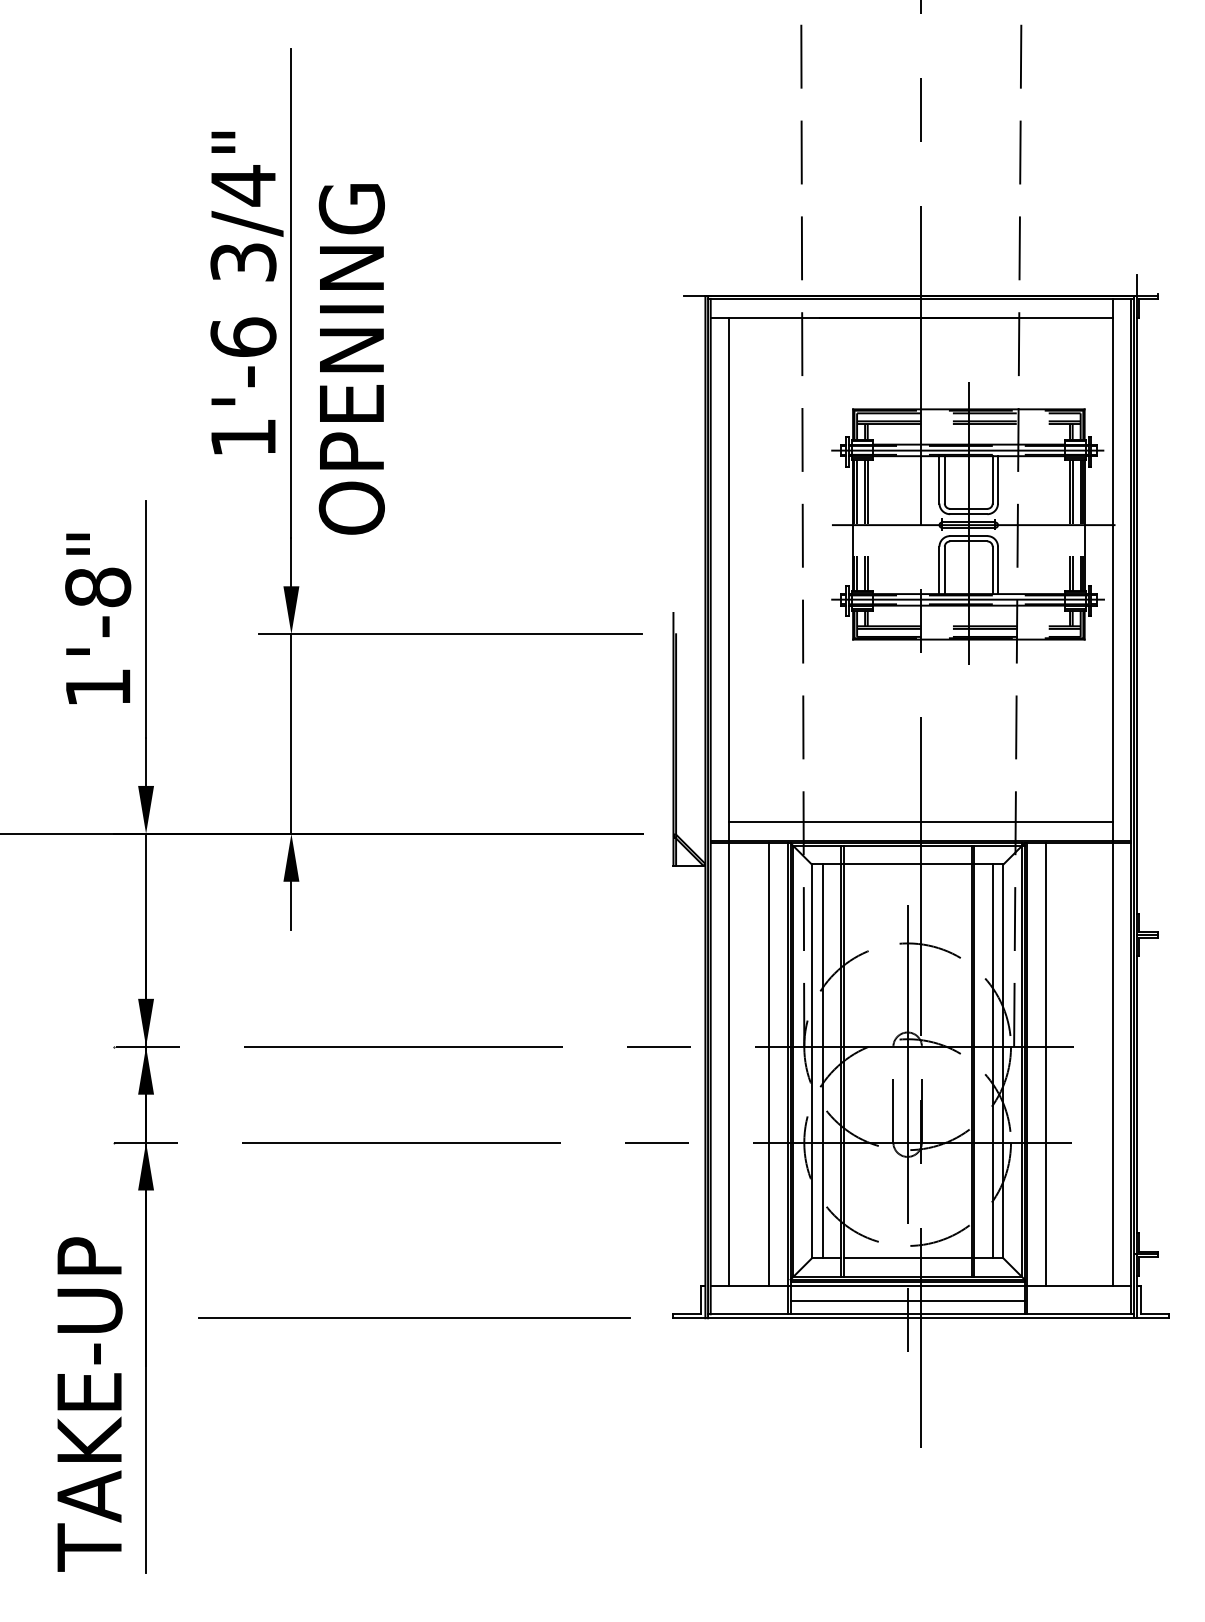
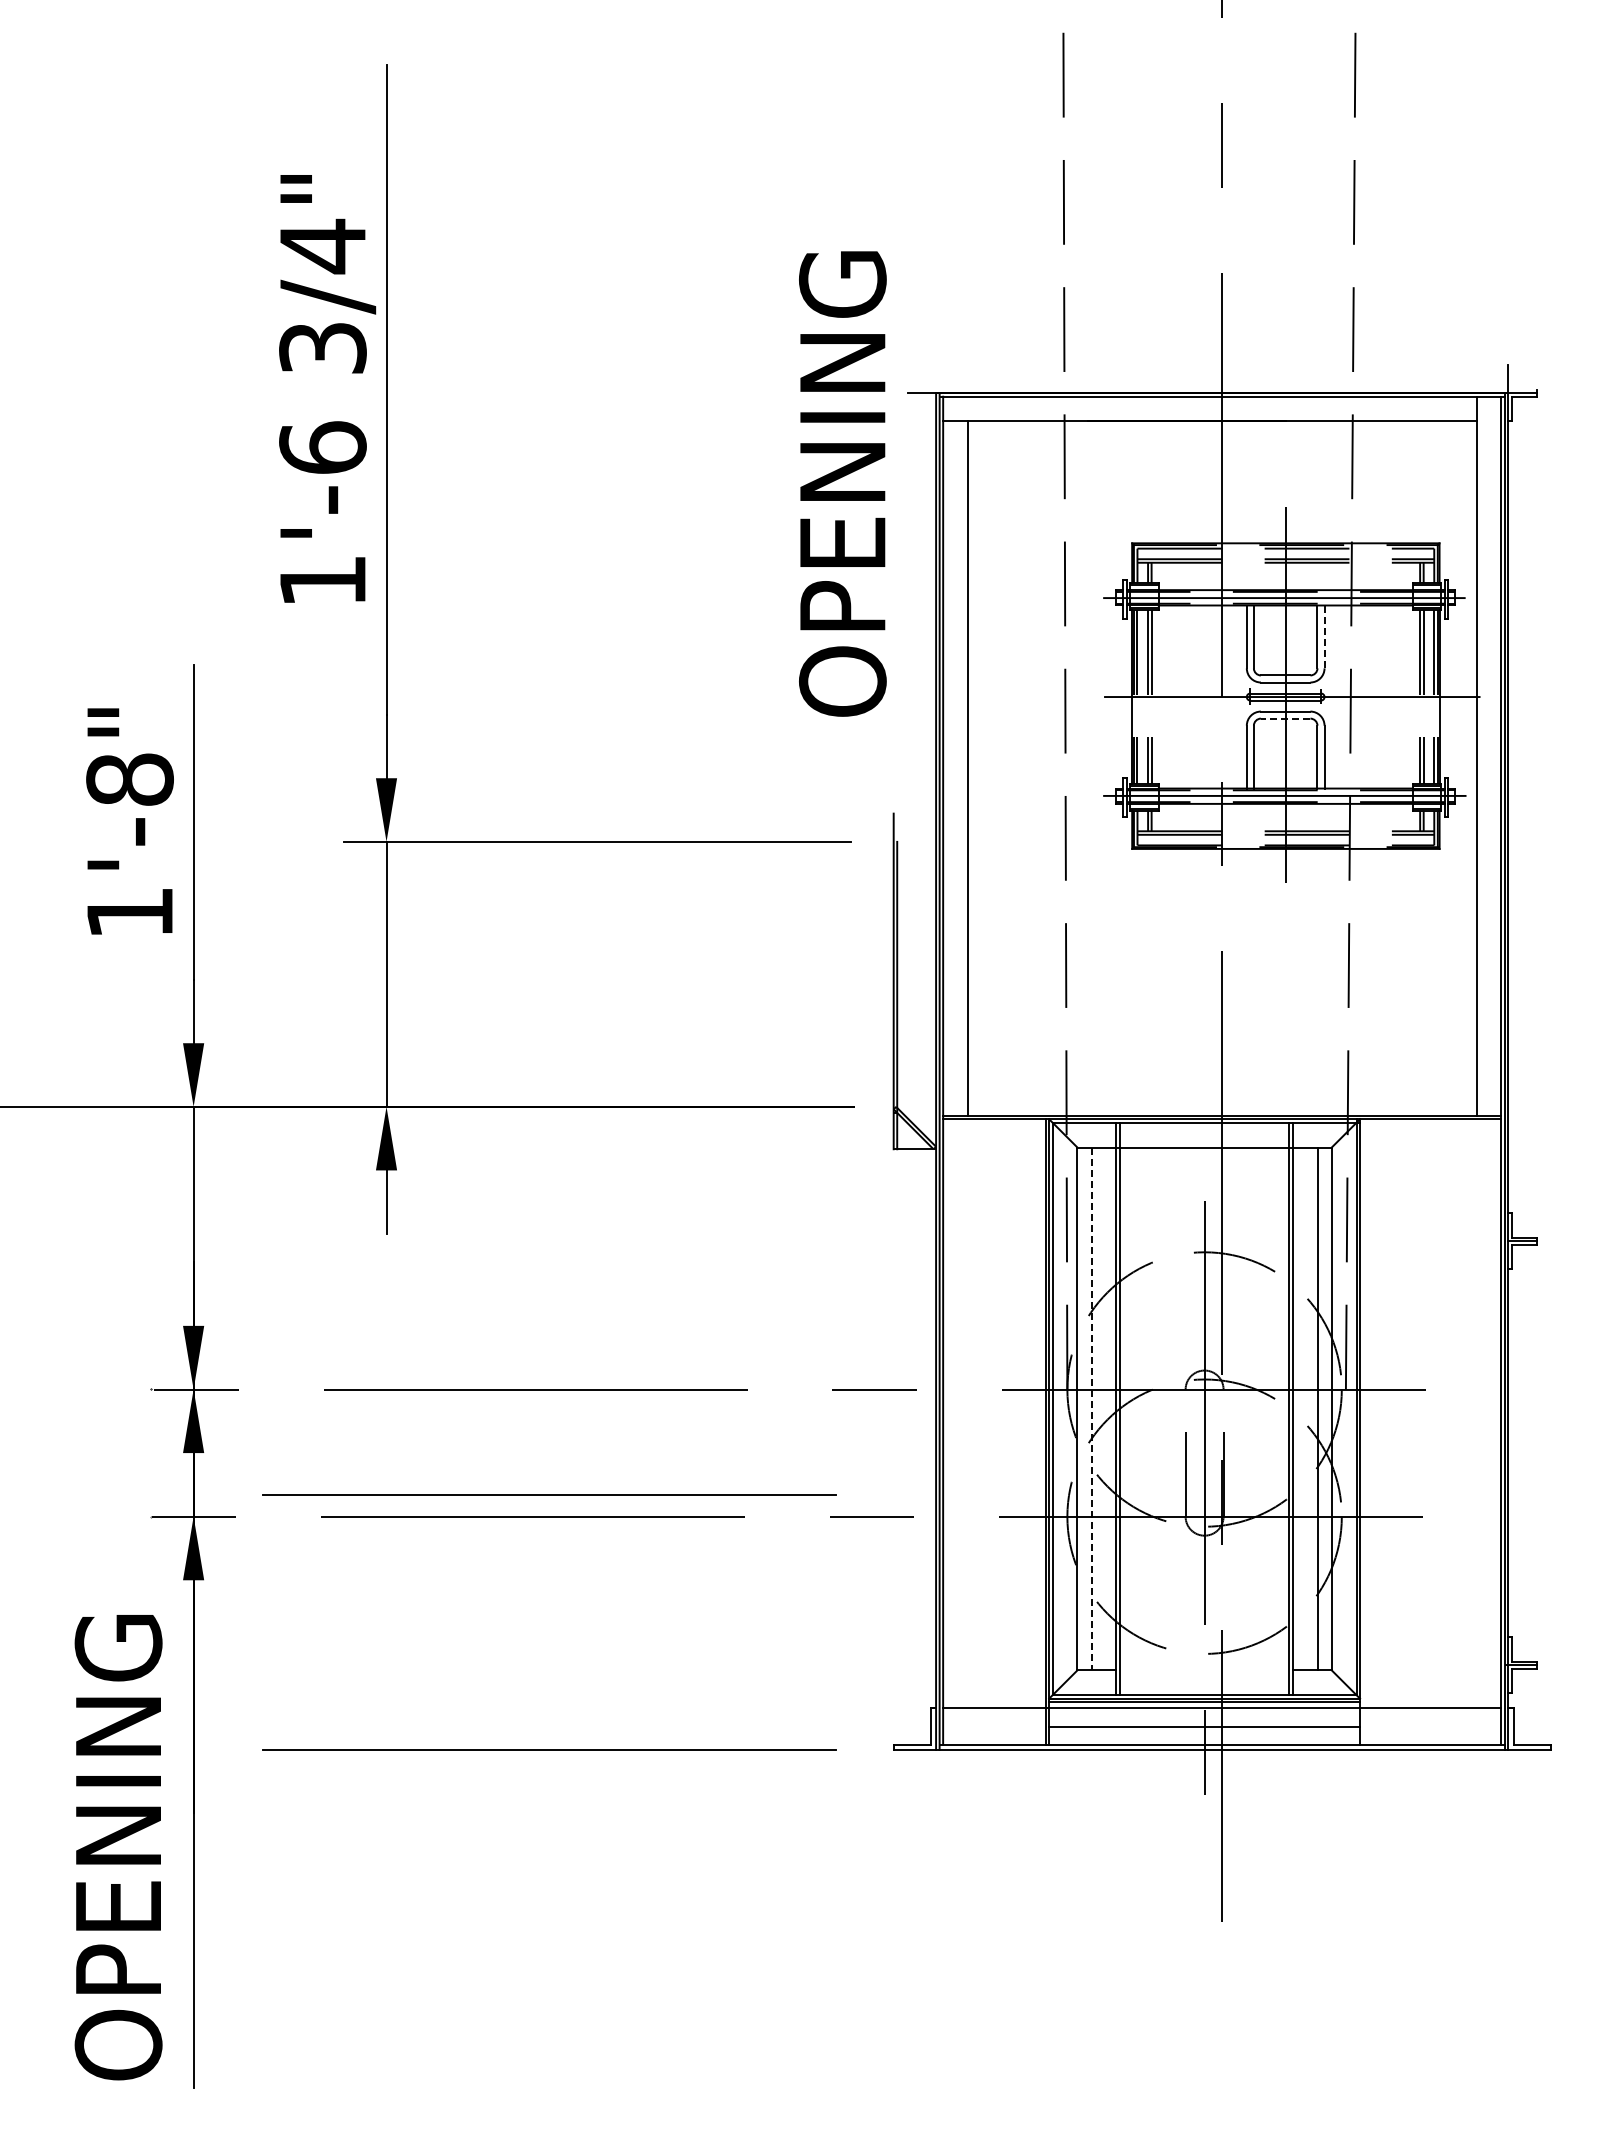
text: (351, 359) -> (842, 483), moved
line: (997, 479) -> (1324, 636), solid -> dashed
line: (968, 541) -> (1285, 718), solid -> dashed
line: (921, 821) -> (1222, 1090), removed
line: (822, 1061) -> (1091, 1409), solid -> dashed
line: (729, 1064) -> (967, 1413), removed
line: (768, 1064) -> (1020, 1413), removed
line: (1046, 1064) -> (1388, 1413), removed
line: (1112, 1064) -> (1476, 1413), removed
line: (1027, 1078) -> (1363, 1431), removed
line: (414, 1125) -> (549, 1494), added
line: (907, 1258) -> (1204, 1670), removed
text: (89, 1394) -> (118, 1850), TAKE-UP -> OPENING

